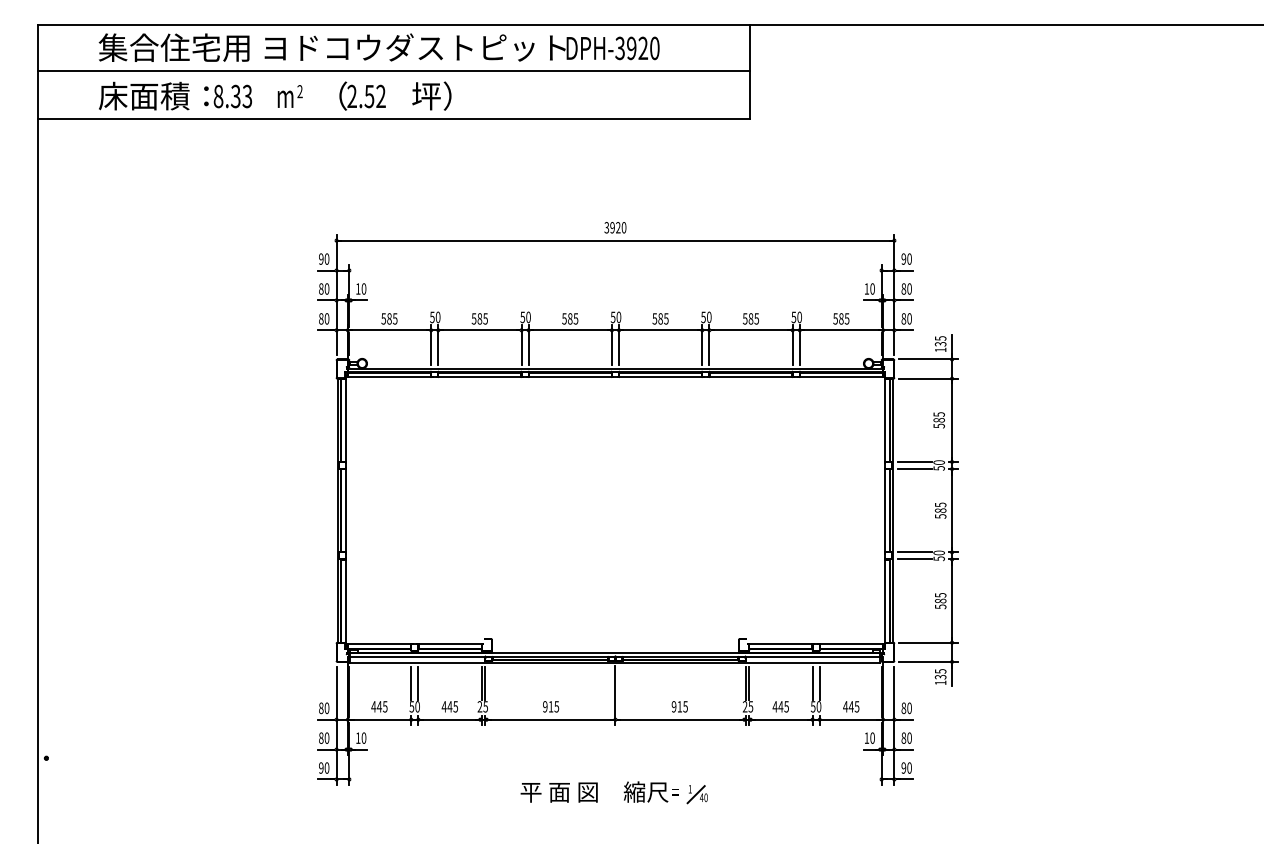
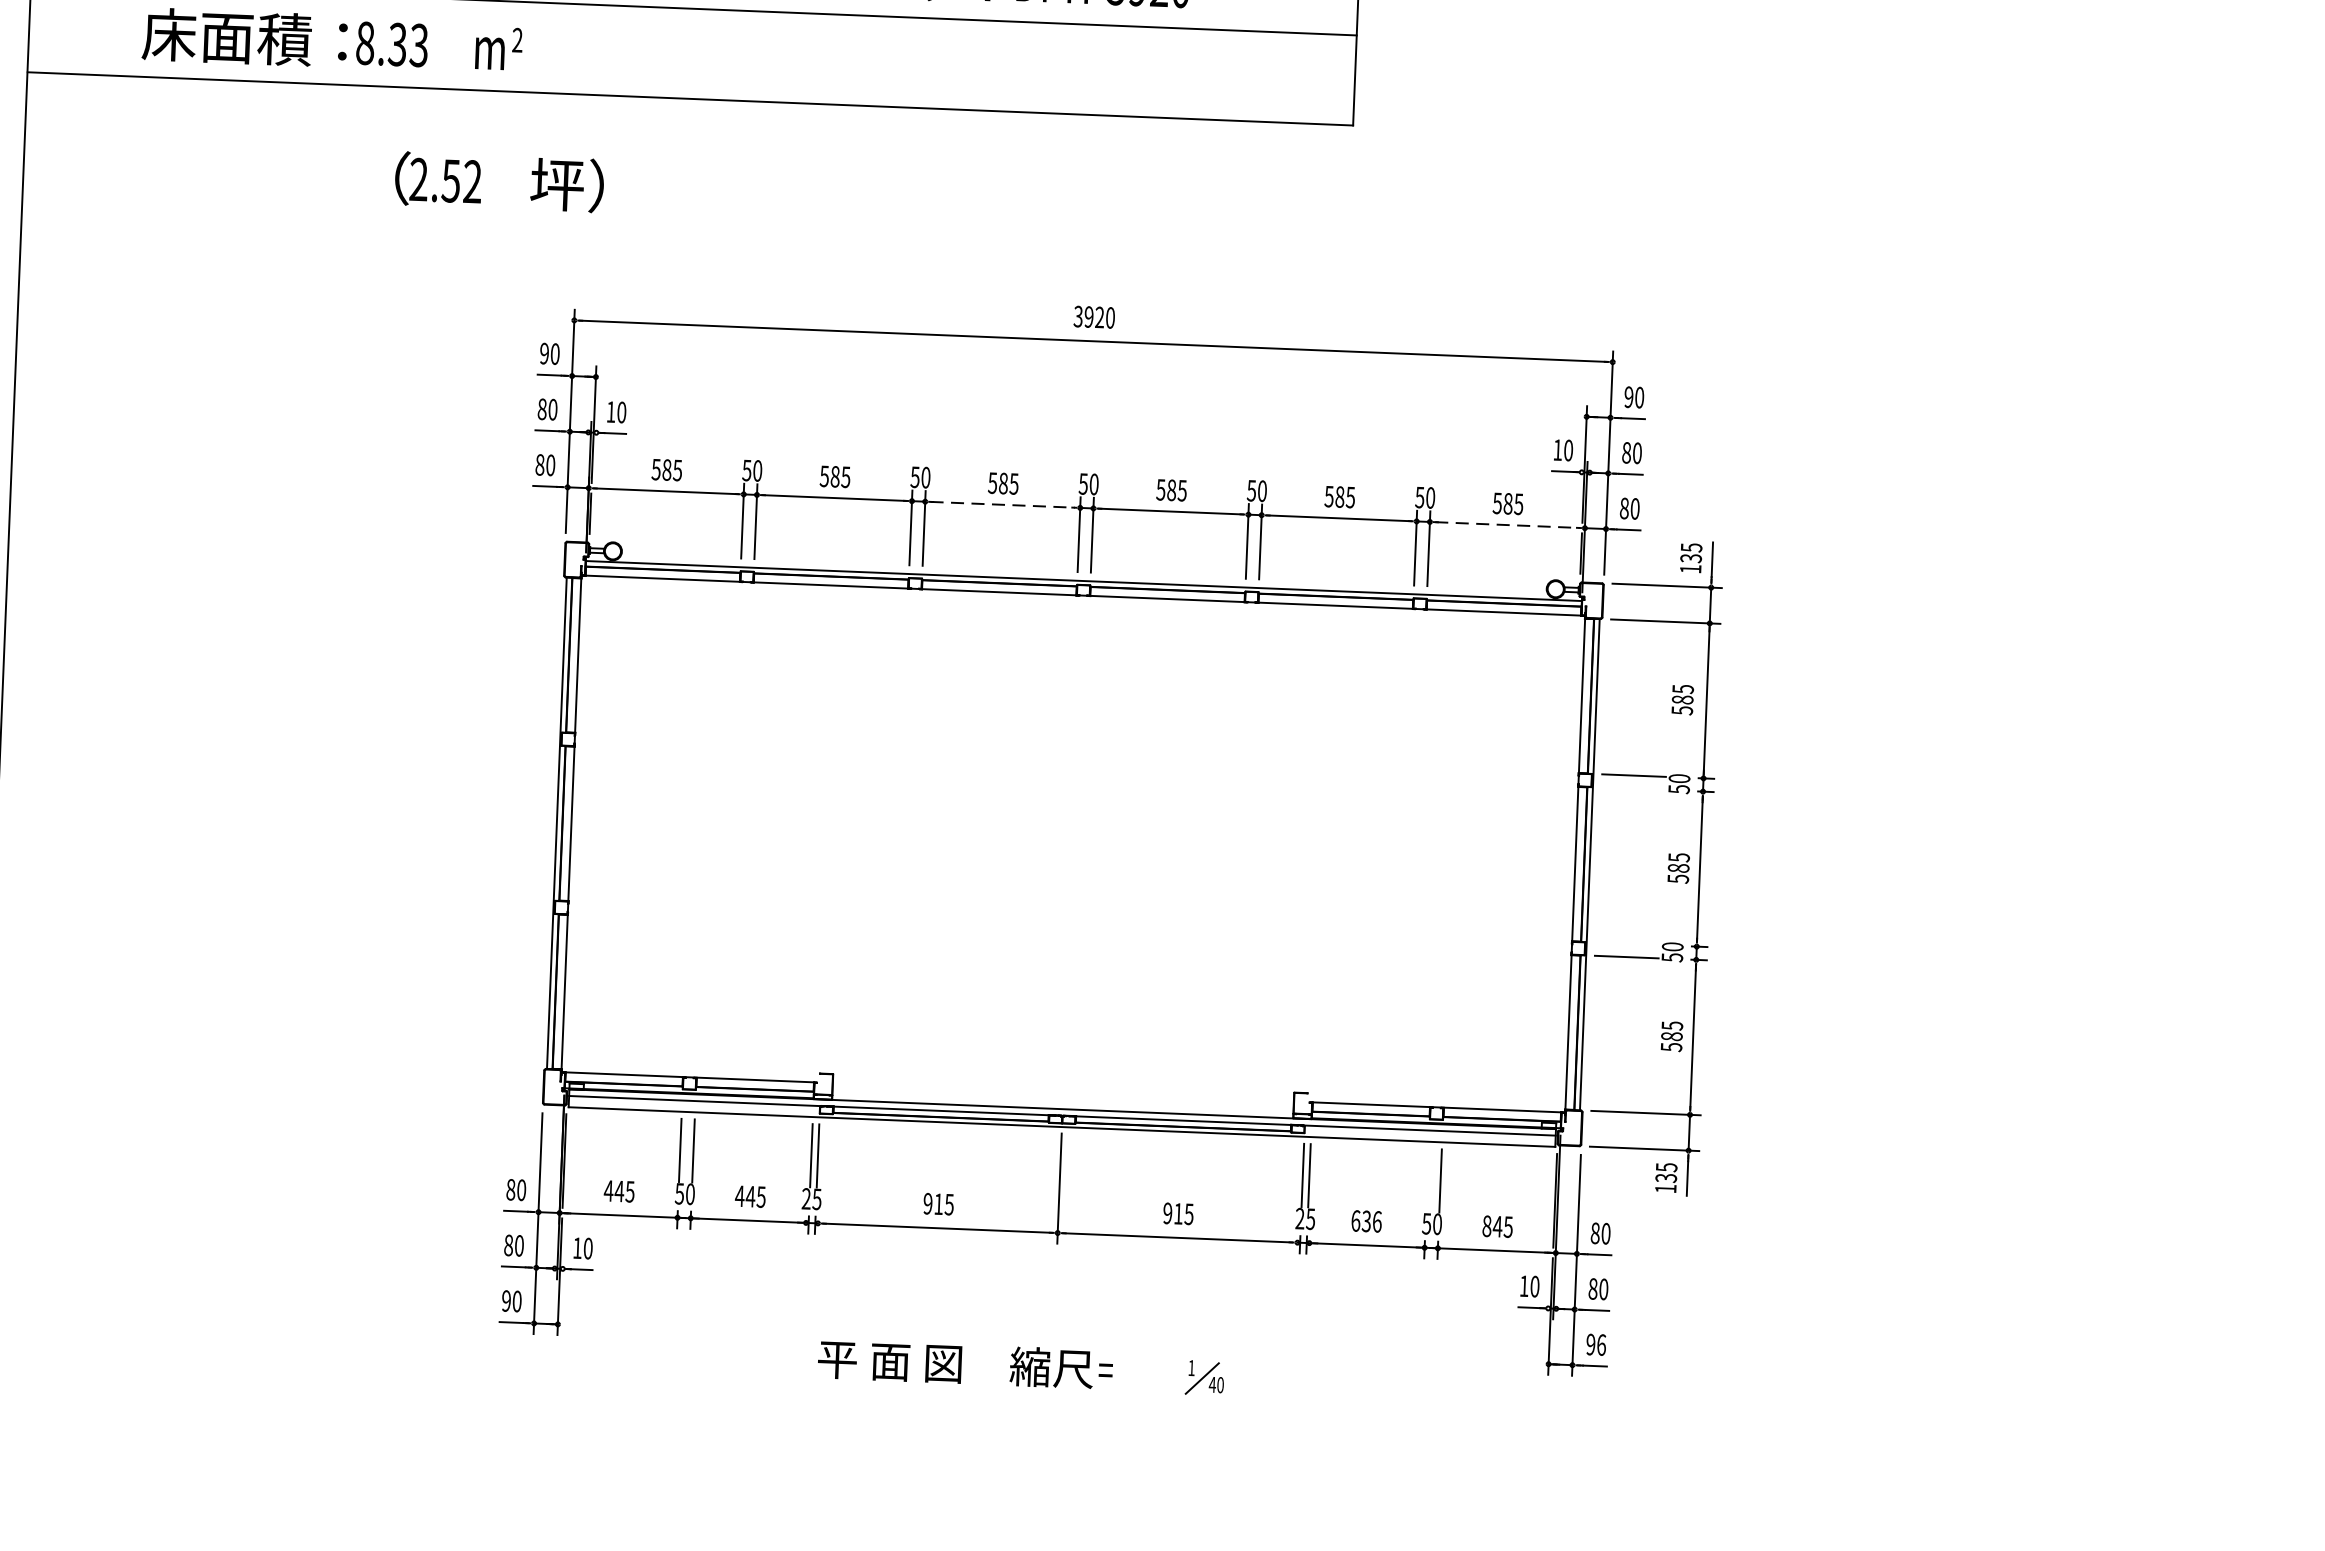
text: (395, 95) -> (499, 181), moved
line: (570, 330) -> (1003, 505), solid -> dashed
line: (841, 330) -> (1507, 525), solid -> dashed
line: (914, 469) -> (1633, 789), removed
line: (914, 552) -> (1626, 944), removed
line: (812, 683) -> (1427, 1180), removed
text: (780, 706) -> (1365, 1220), 445 -> 636
text: (845, 706) -> (1486, 1225), 445 -> 845
text: (909, 767) -> (1601, 1343), 90 -> 96
text: (599, 791) -> (964, 1363), moved

